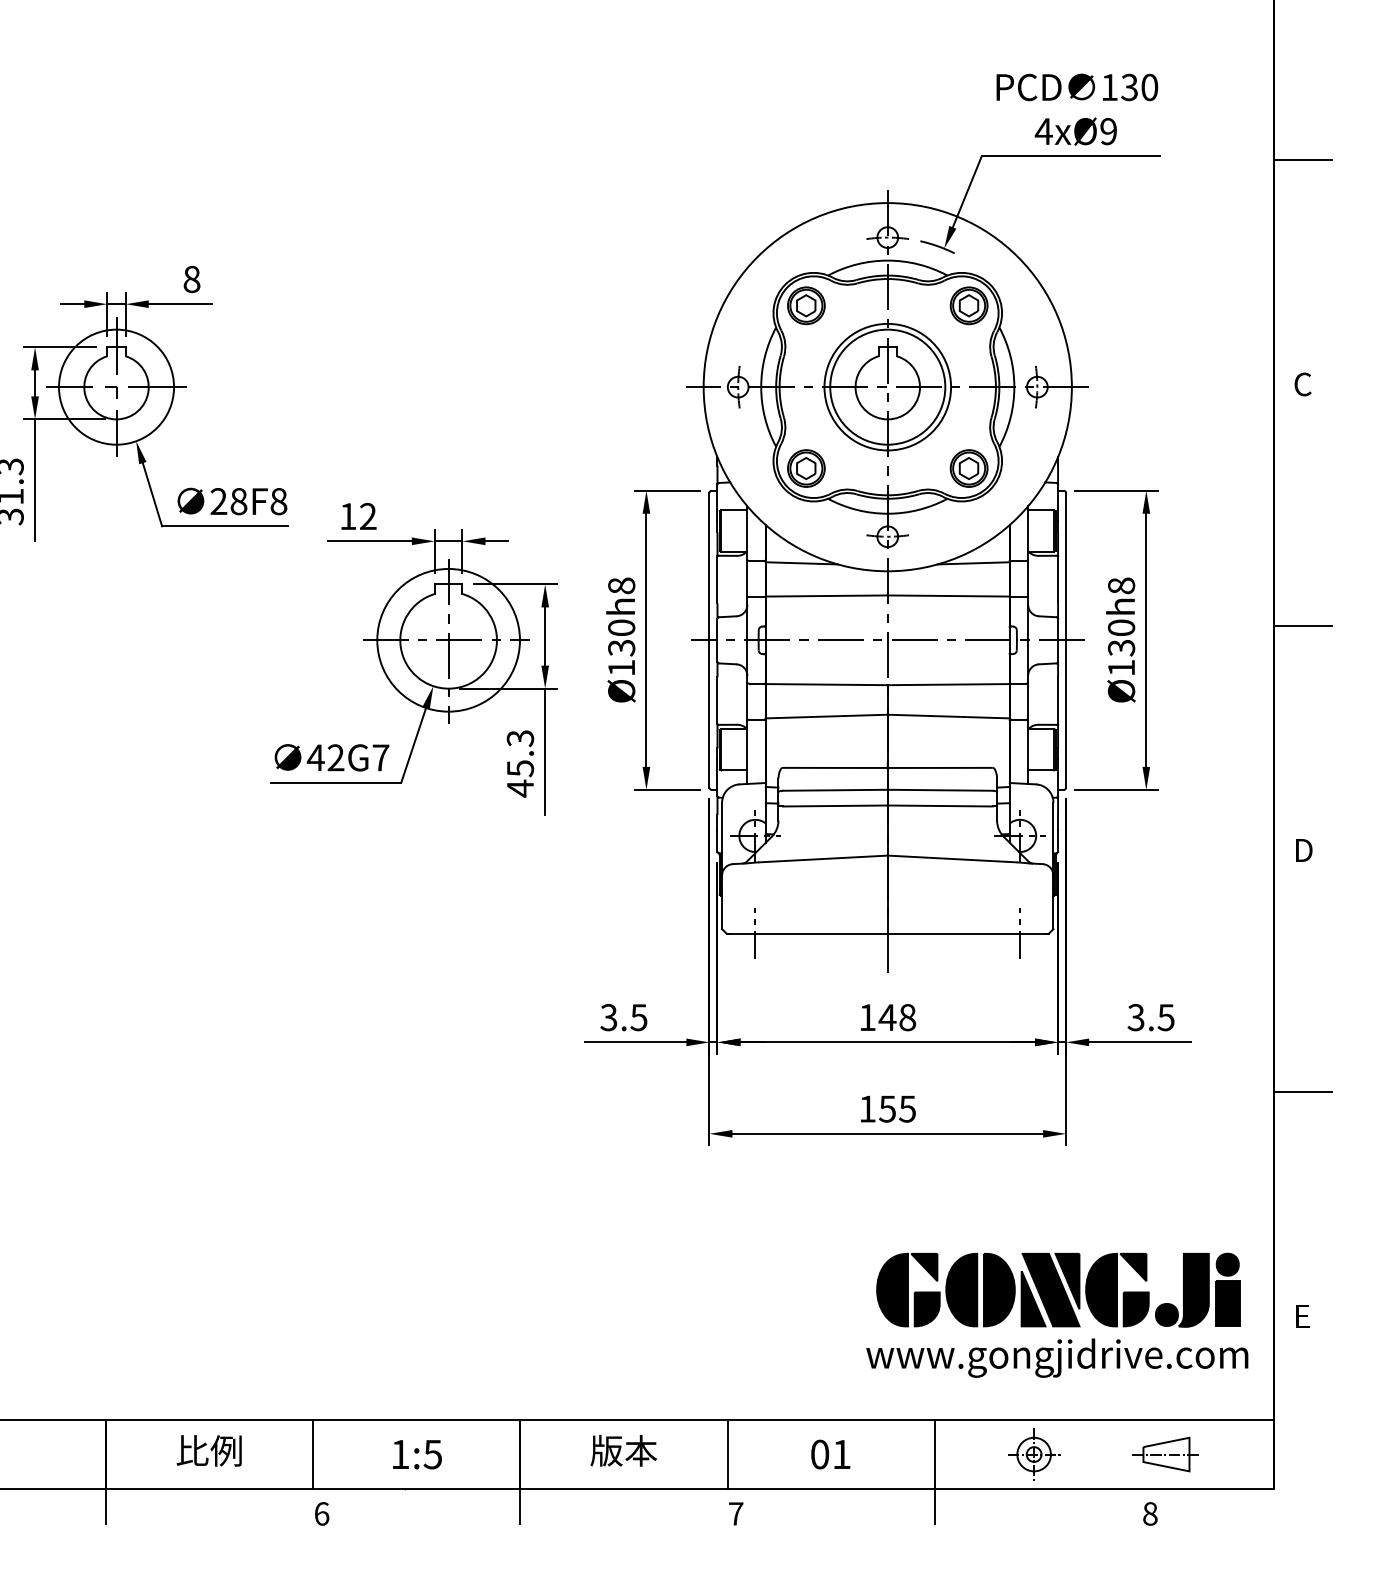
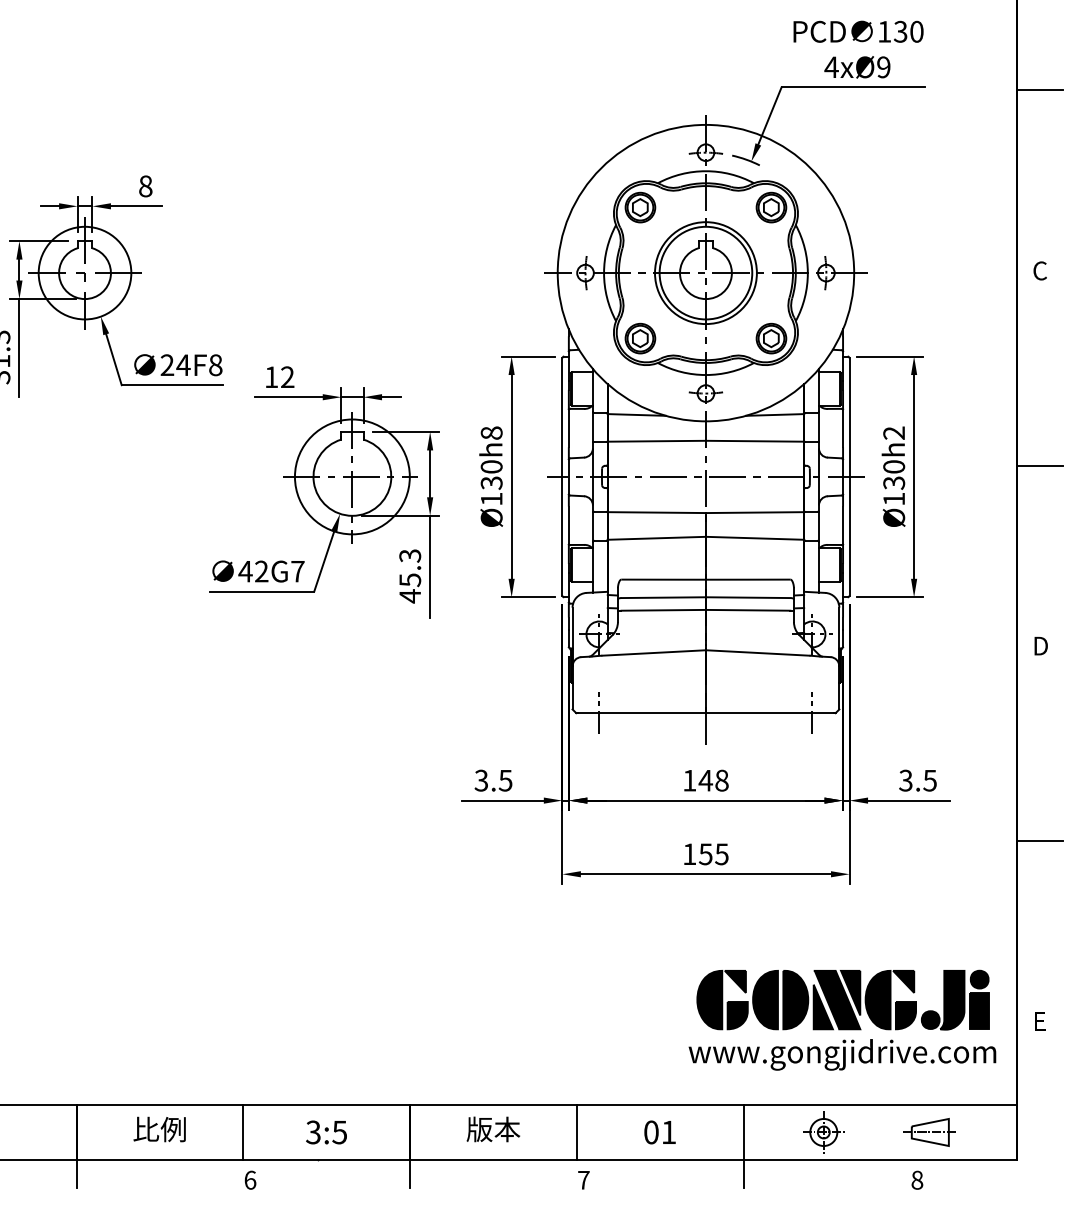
text: (238, 501) -> (183, 365), 28F8 -> 24F8
text: (1121, 585) -> (894, 432), Ø130h8 -> Ø130h2
text: (400, 1454) -> (313, 1132), 1:5 -> 3:5

